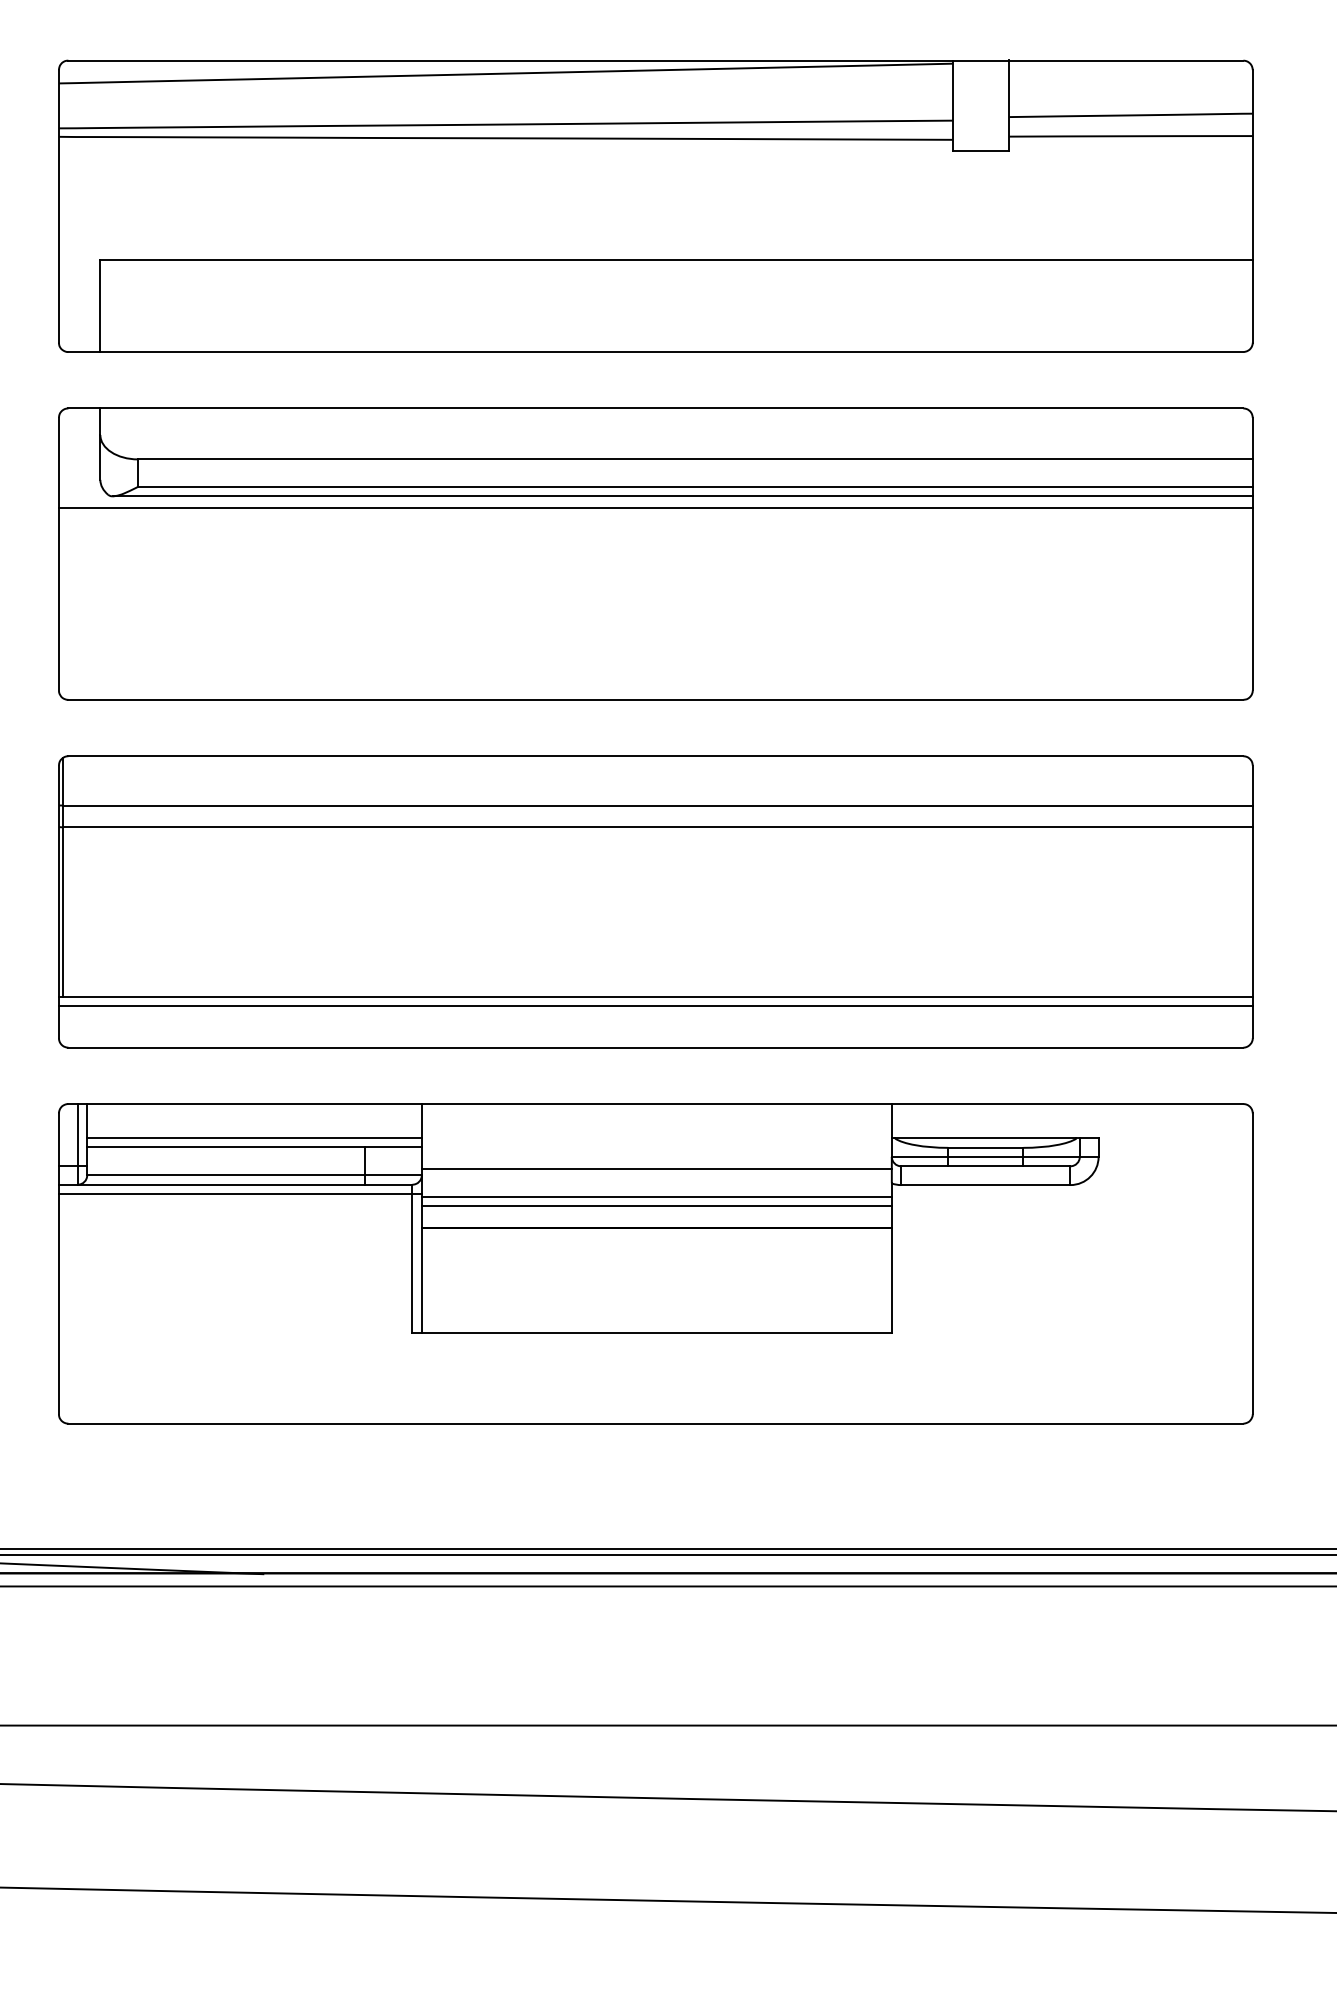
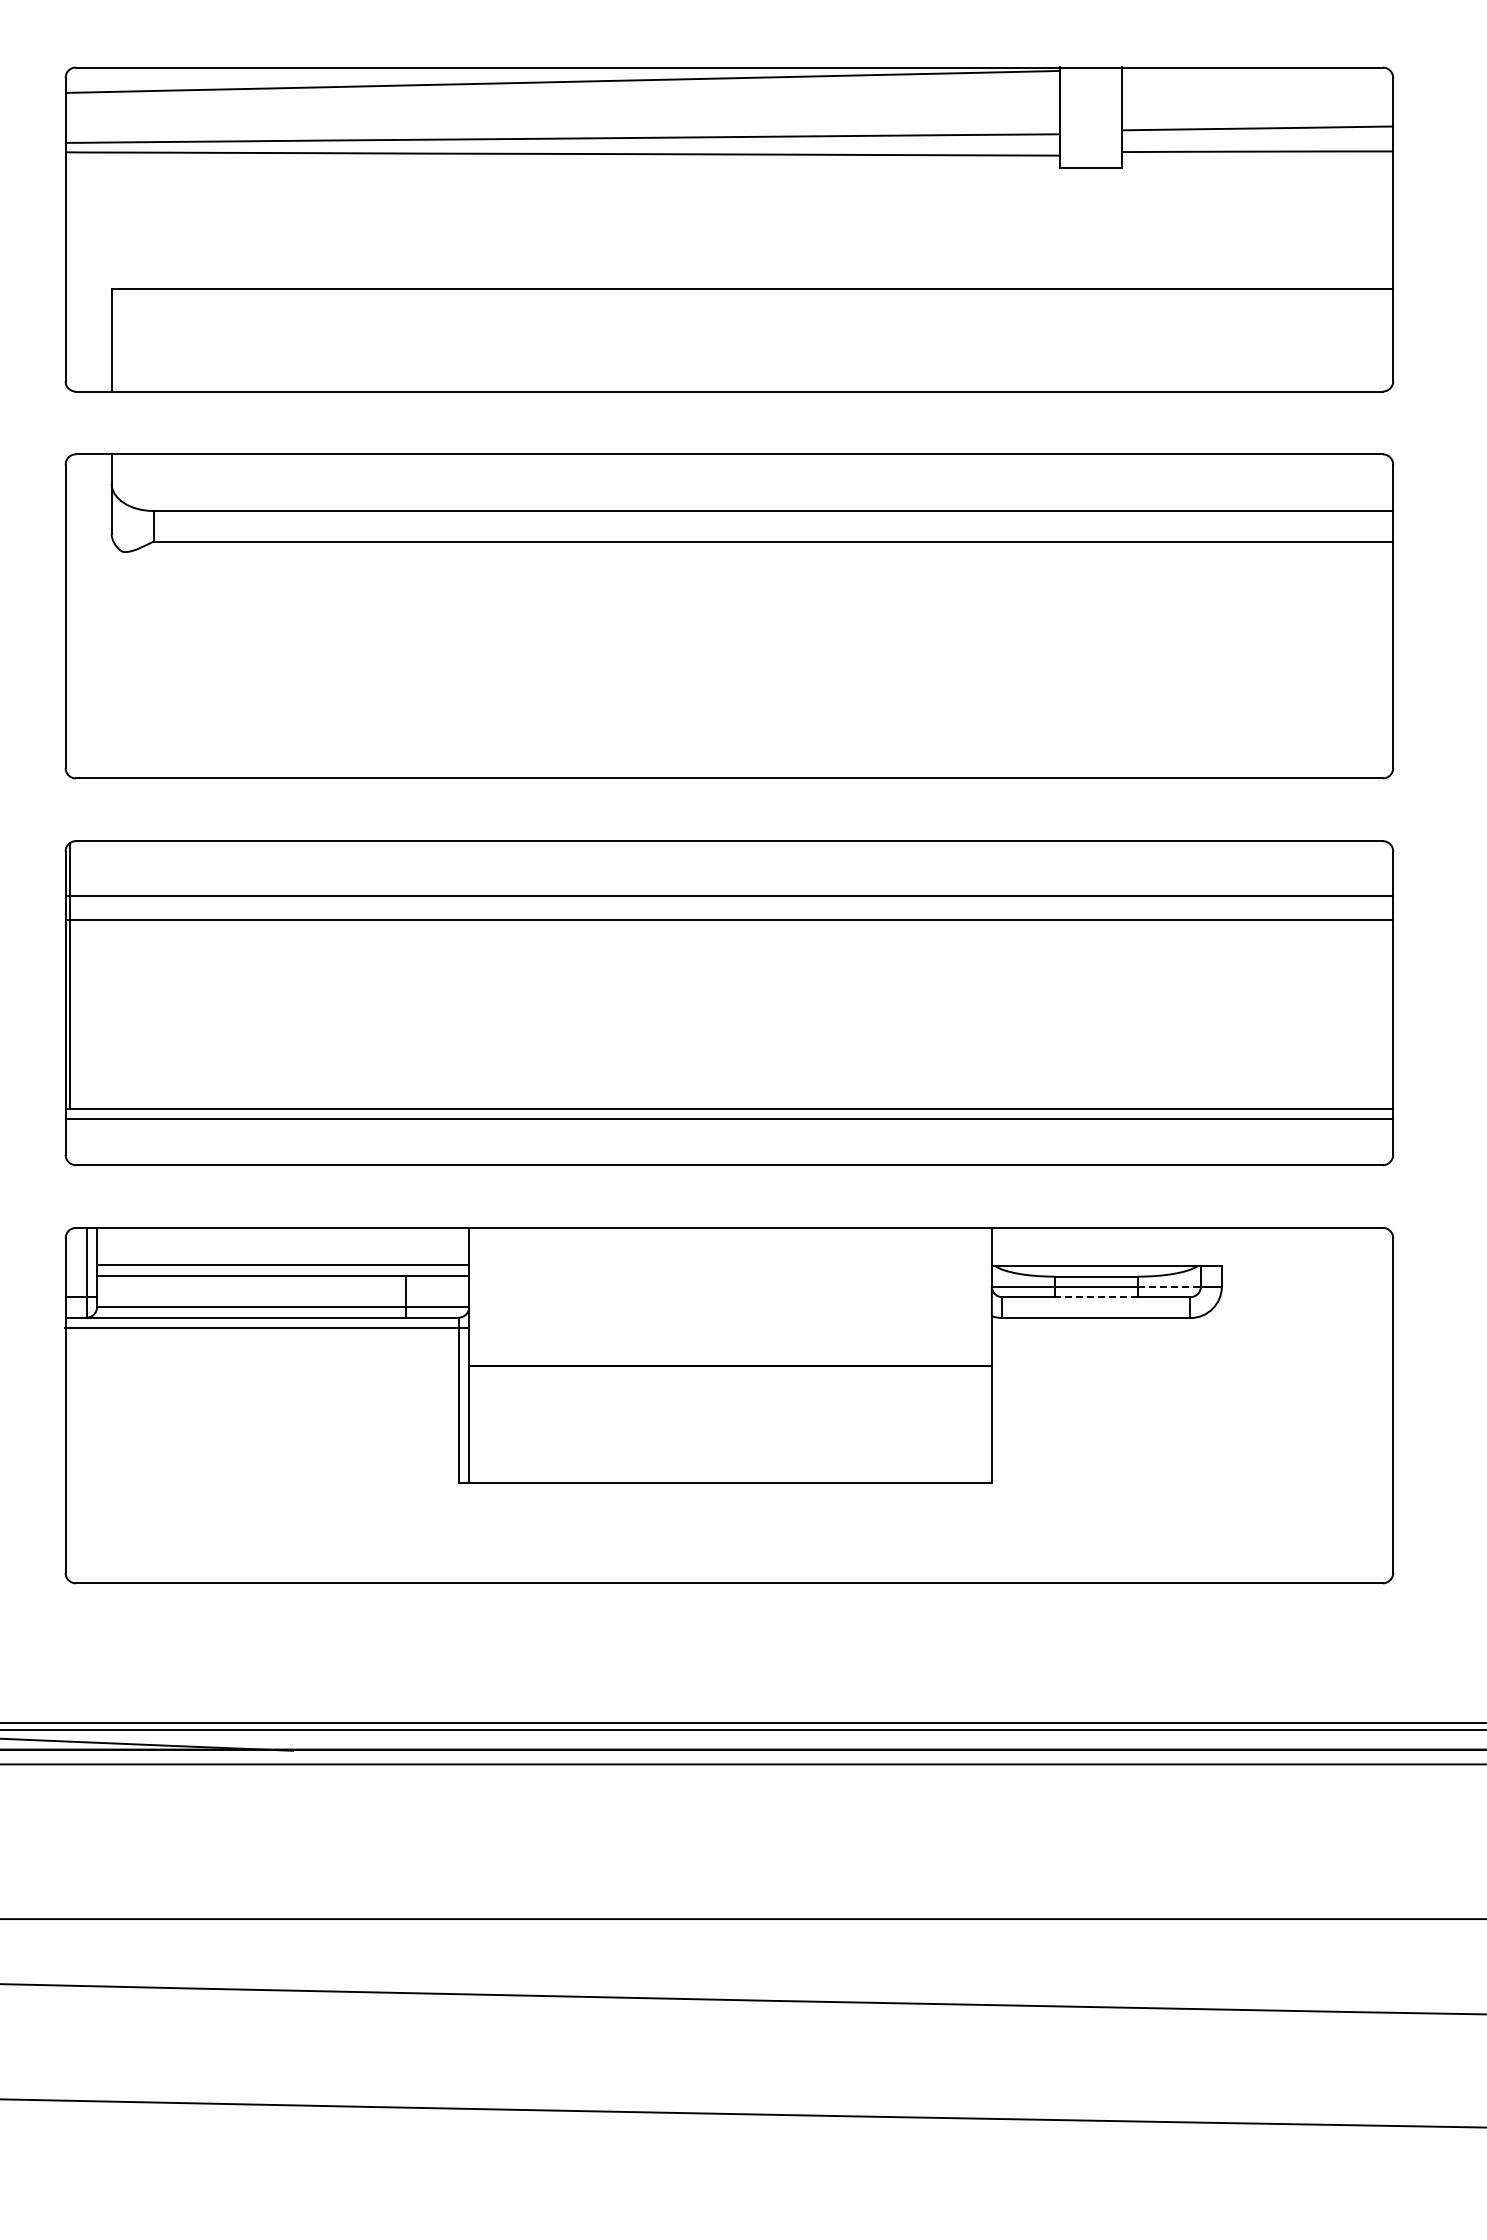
line: (682, 496) -> (759, 552), removed
line: (655, 507) -> (729, 564), removed
line: (1052, 1156) -> (1170, 1286), solid -> dashed
line: (985, 1166) -> (1096, 1297), solid -> dashed
line: (656, 1169) -> (730, 1300), removed
line: (656, 1197) -> (730, 1331), removed
line: (656, 1206) -> (730, 1341), removed

